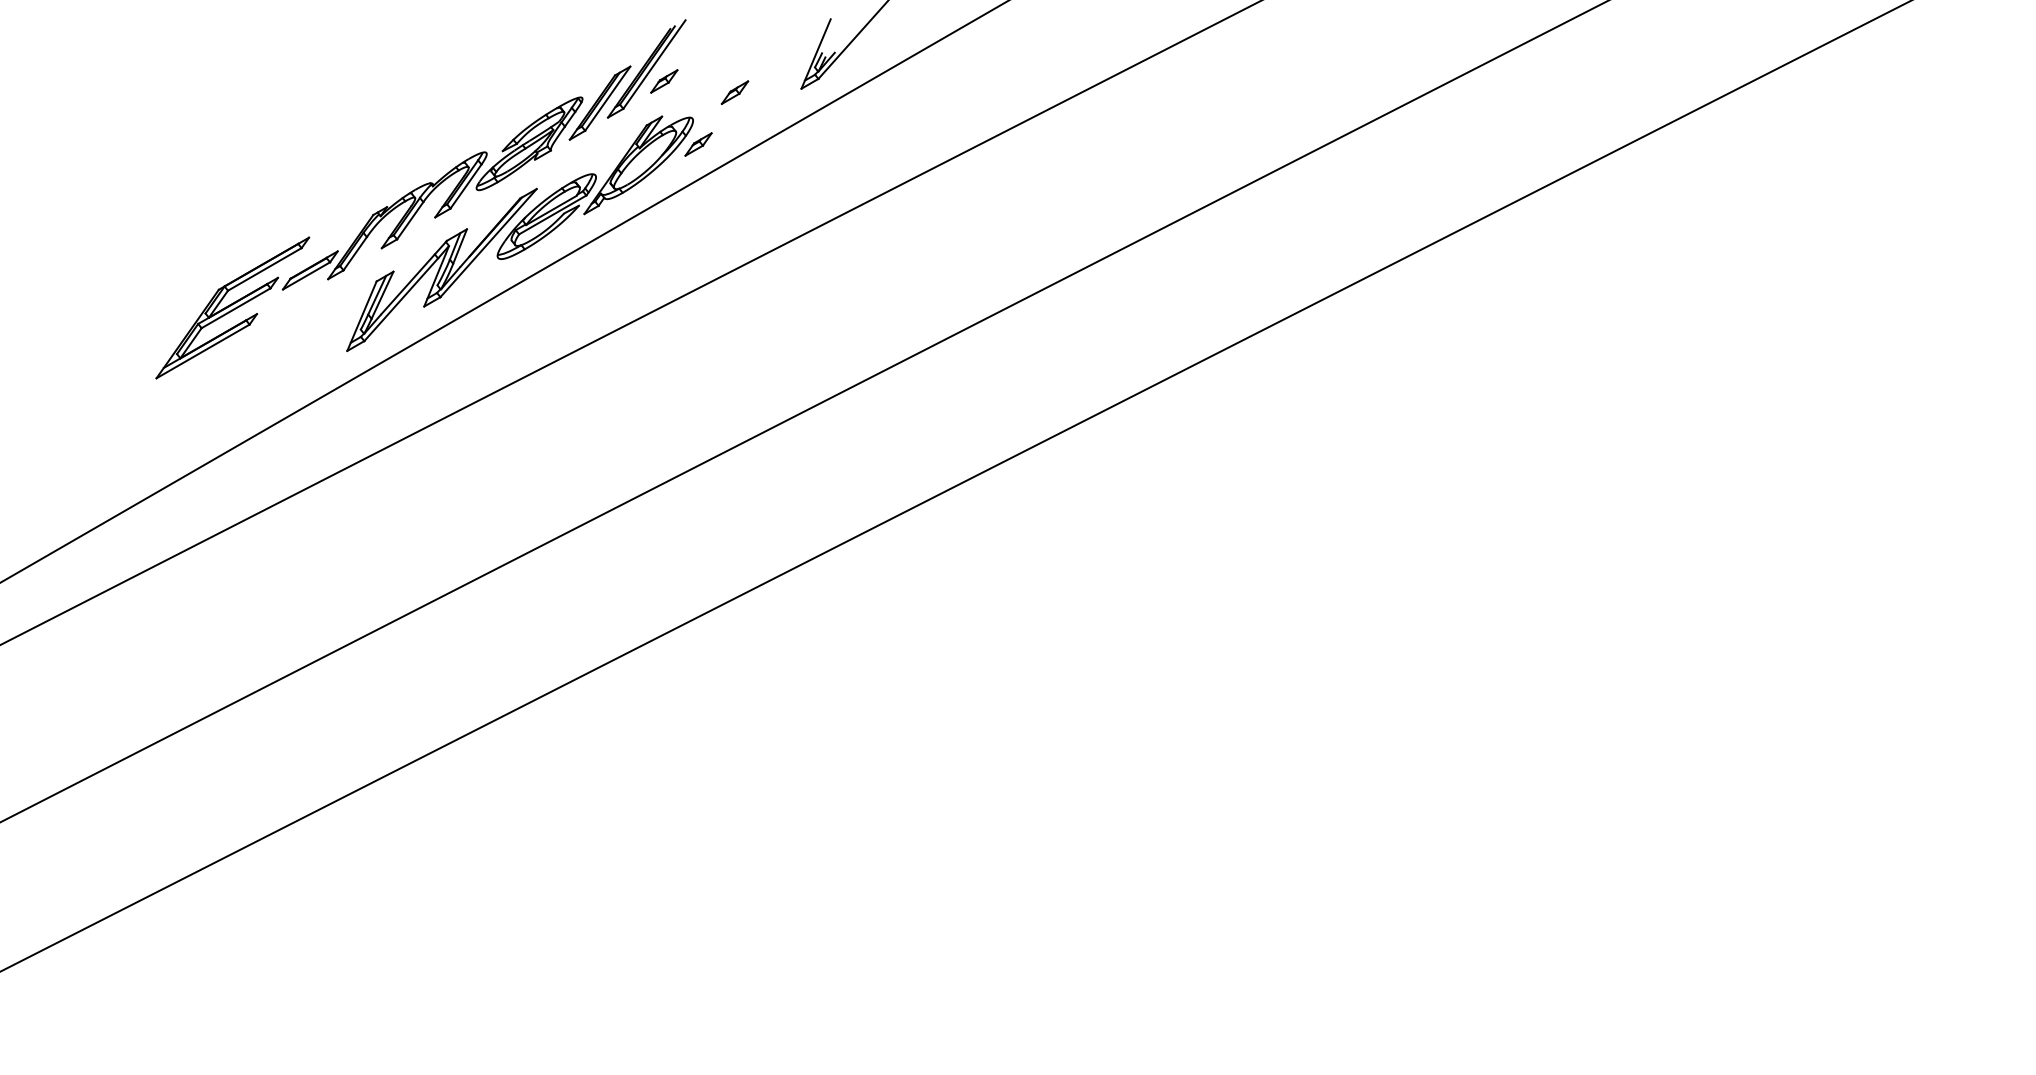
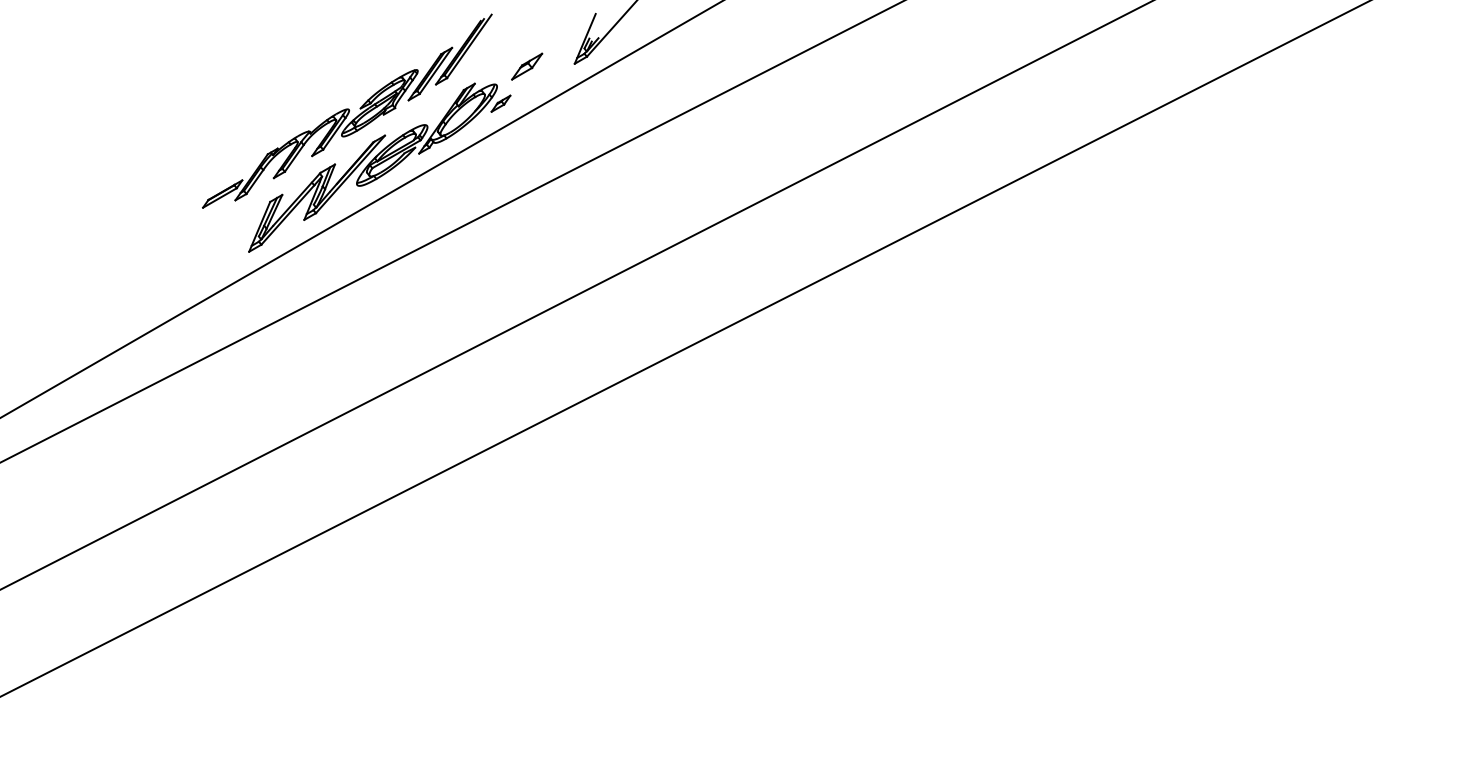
part: (664, 81) -> (476, 58), removed
part: (734, 92) -> (526, 66), size x1.6
part: (232, 307) -> (166, 220), removed

